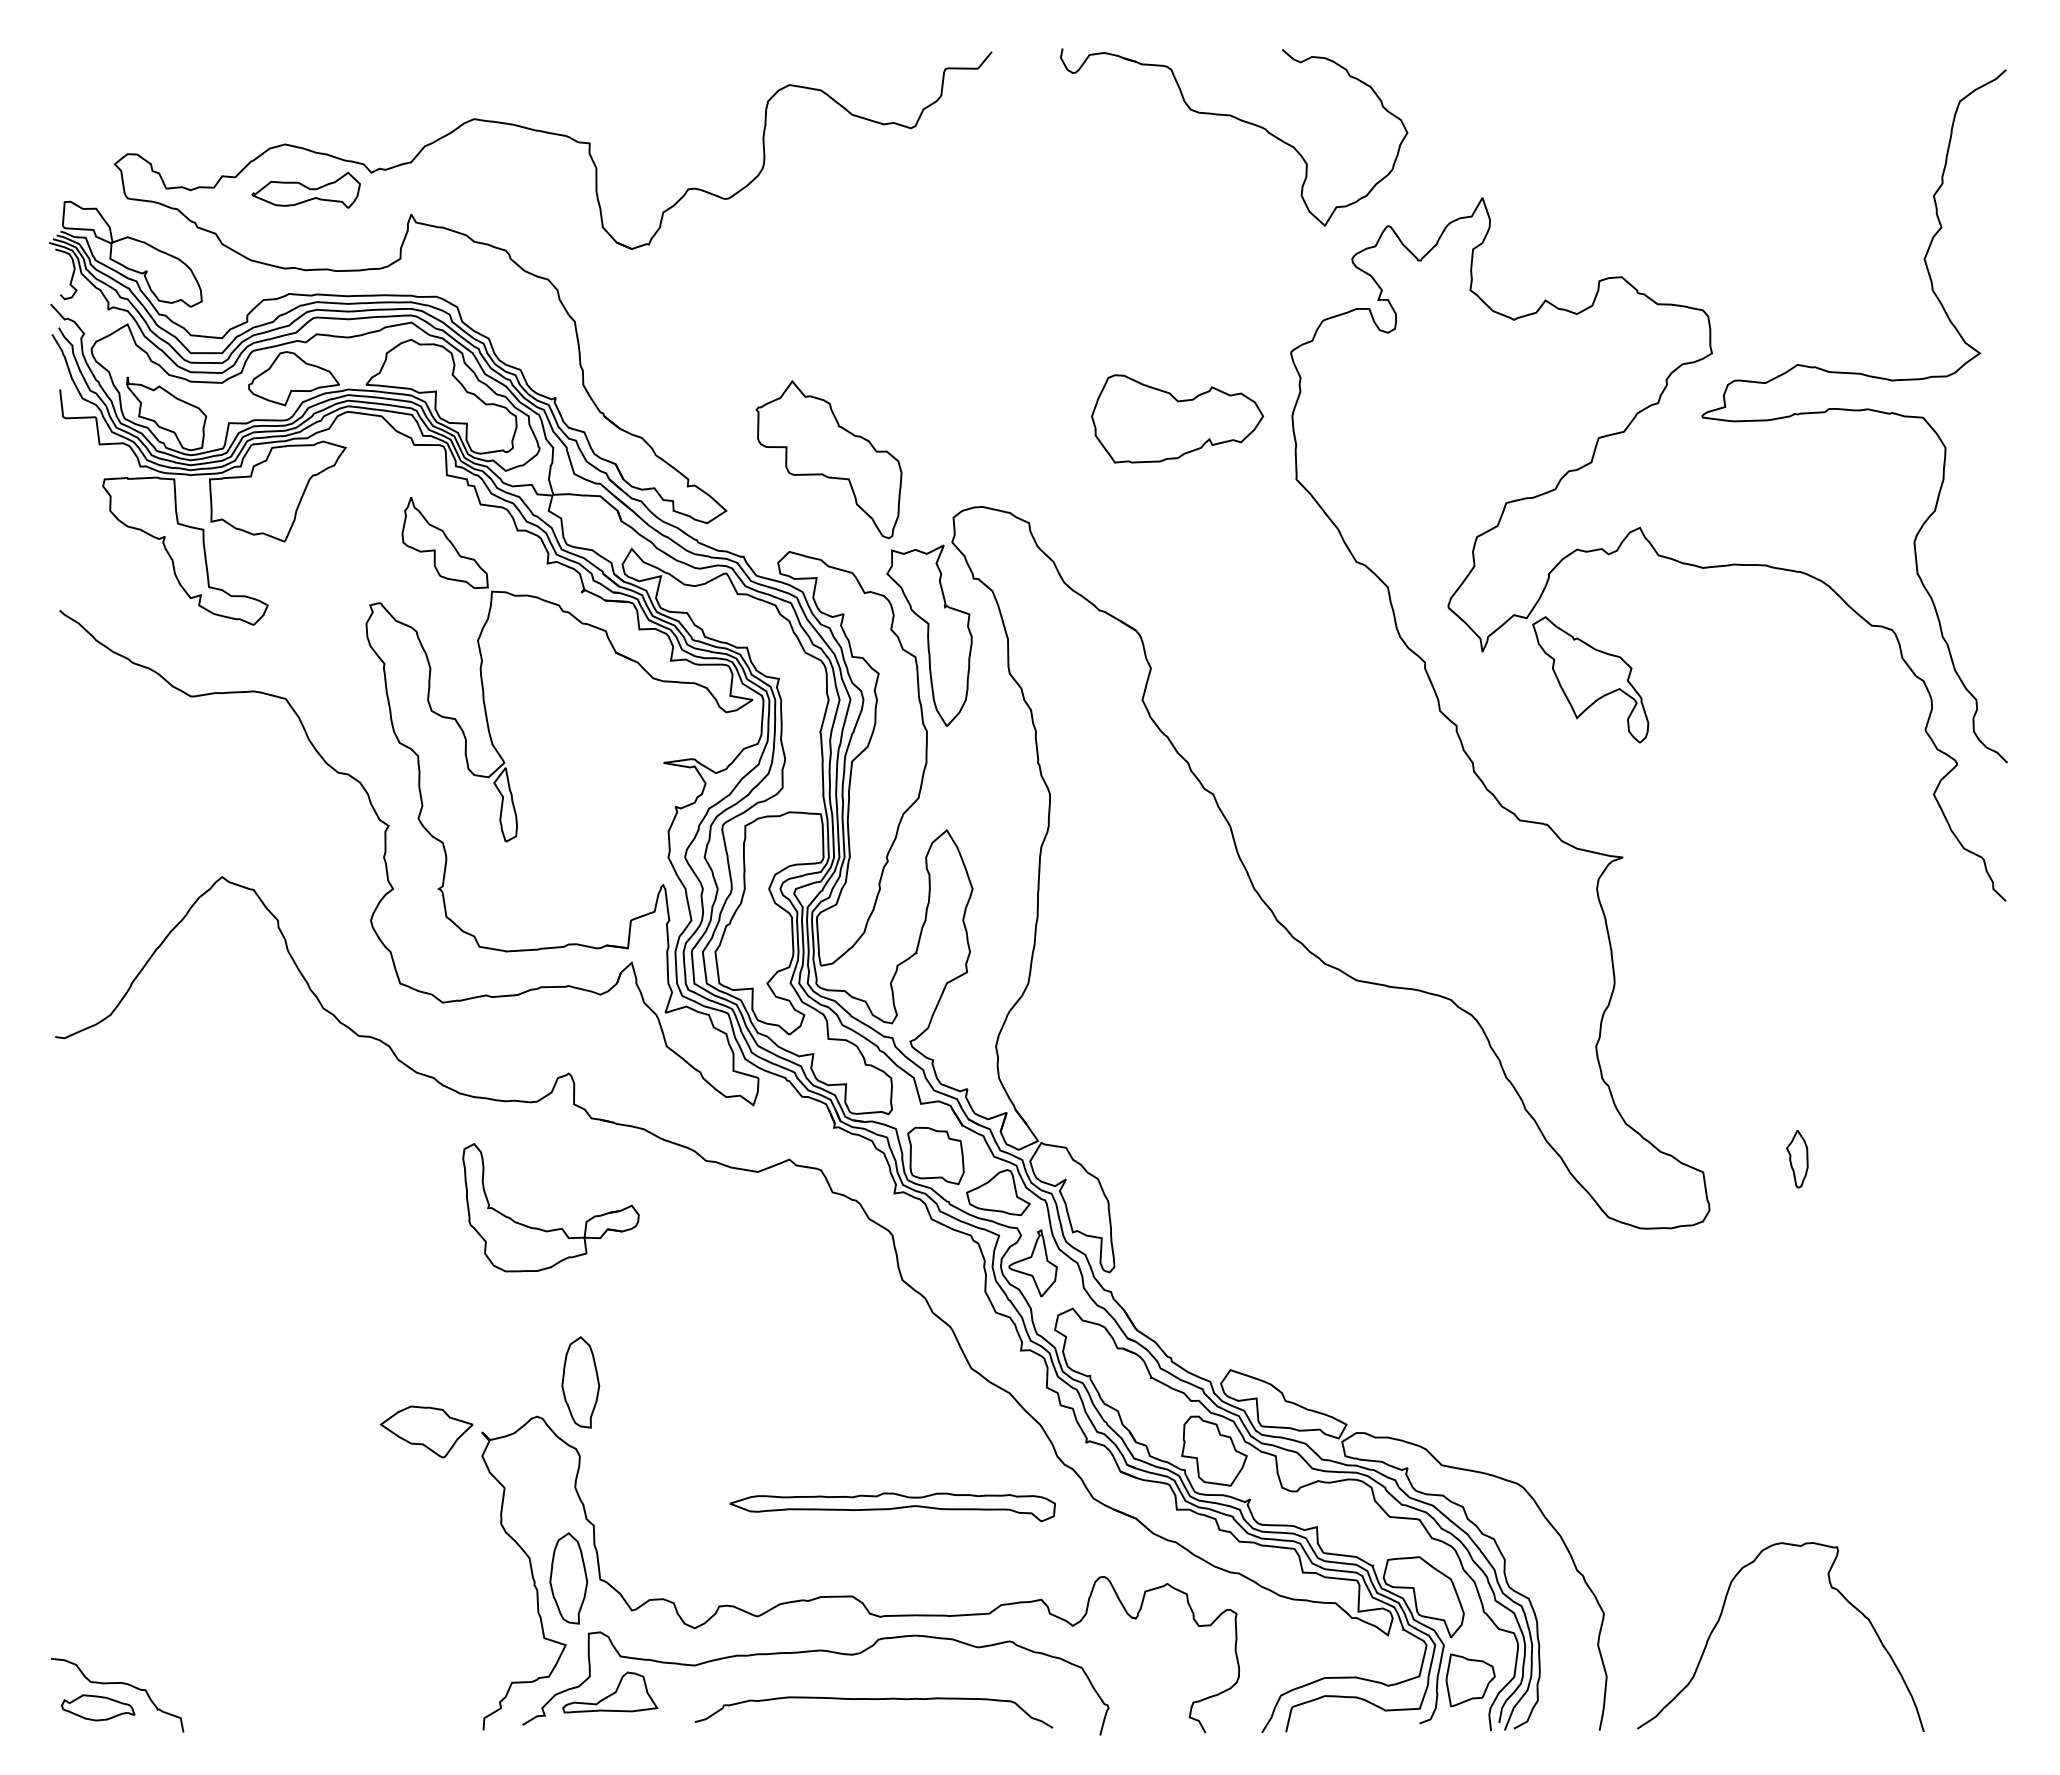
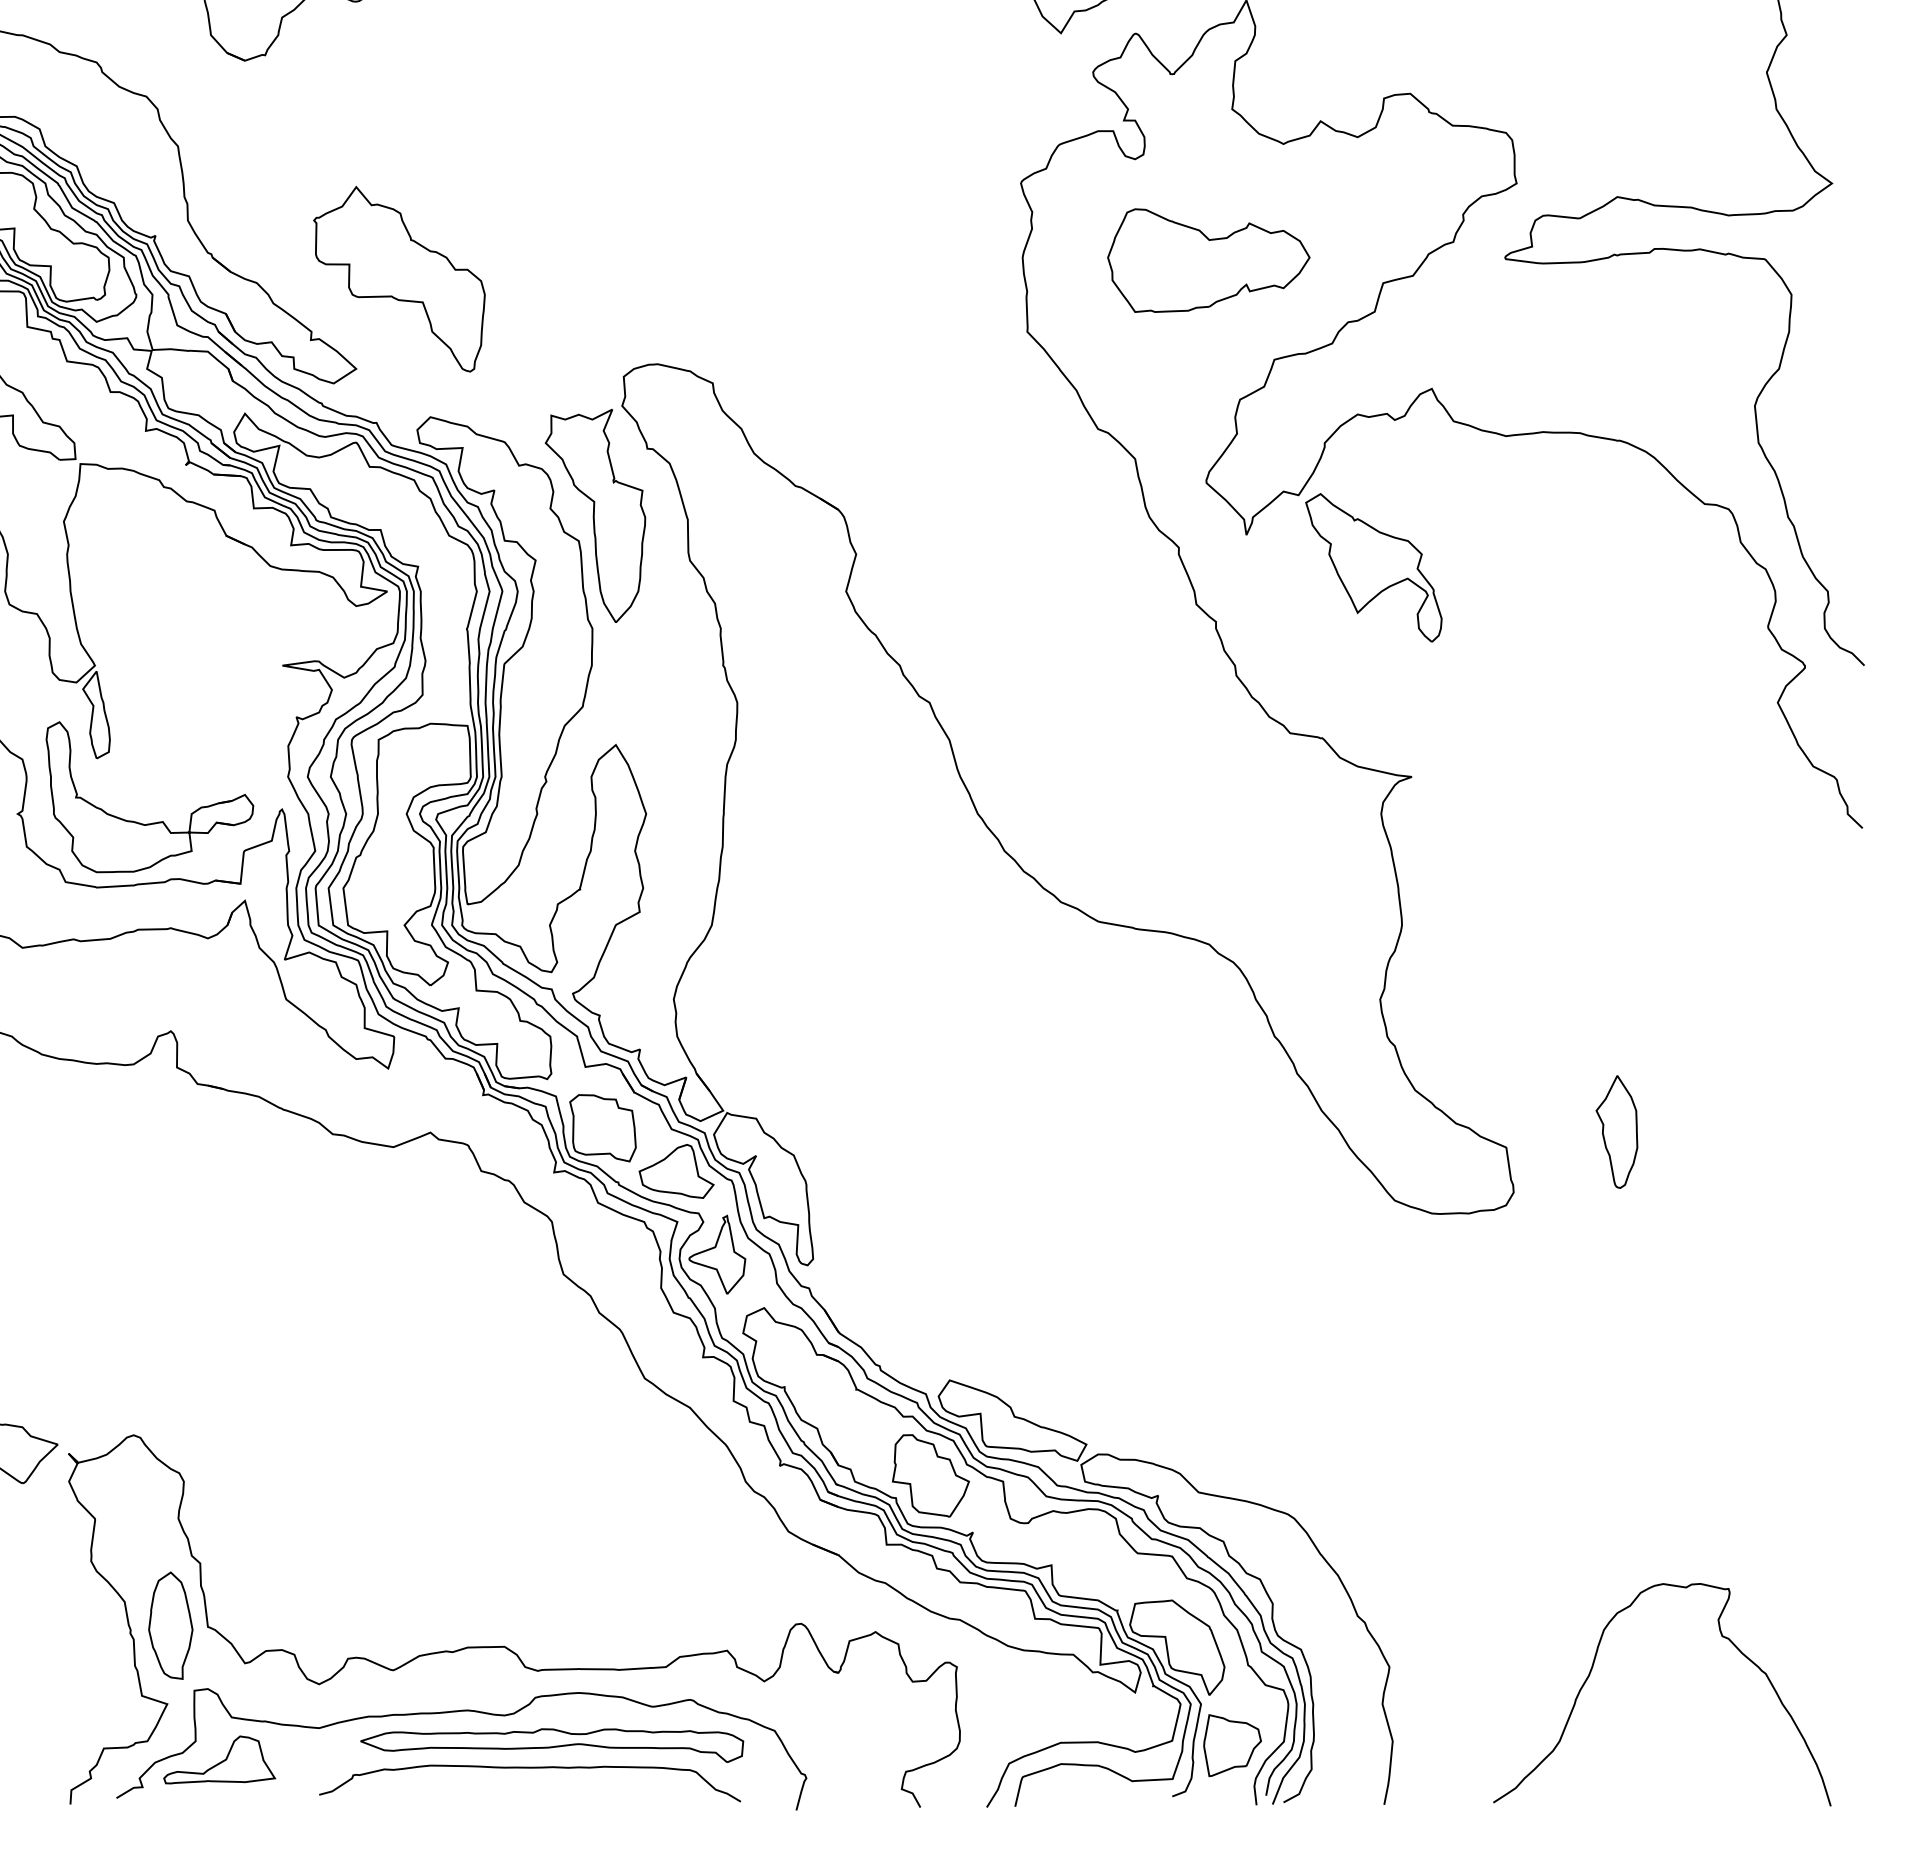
part: (1177, 418) -> (1208, 260), moved
part: (828, 459) -> (398, 278), moved
part: (1797, 1158) -> (1617, 1131), size x1.67
part: (556, 1228) -> (156, 821), moved
part: (580, 1382) -> (184, 1394), removed
part: (892, 1507) -> (551, 1745), moved
curve: (1721, 1616) -> (1592, 1670), moved

